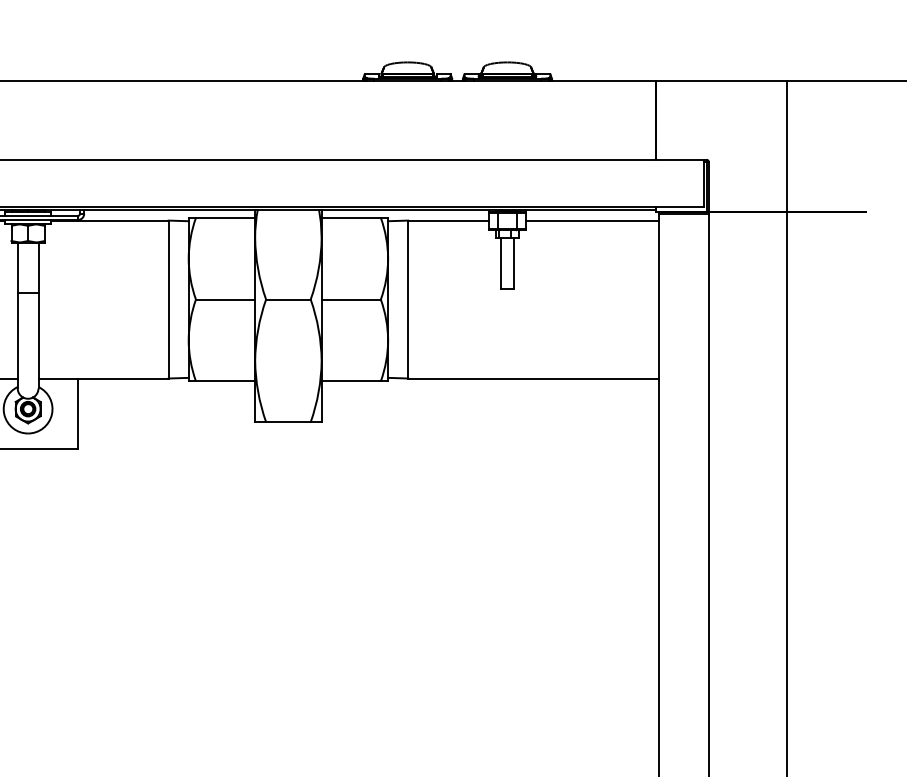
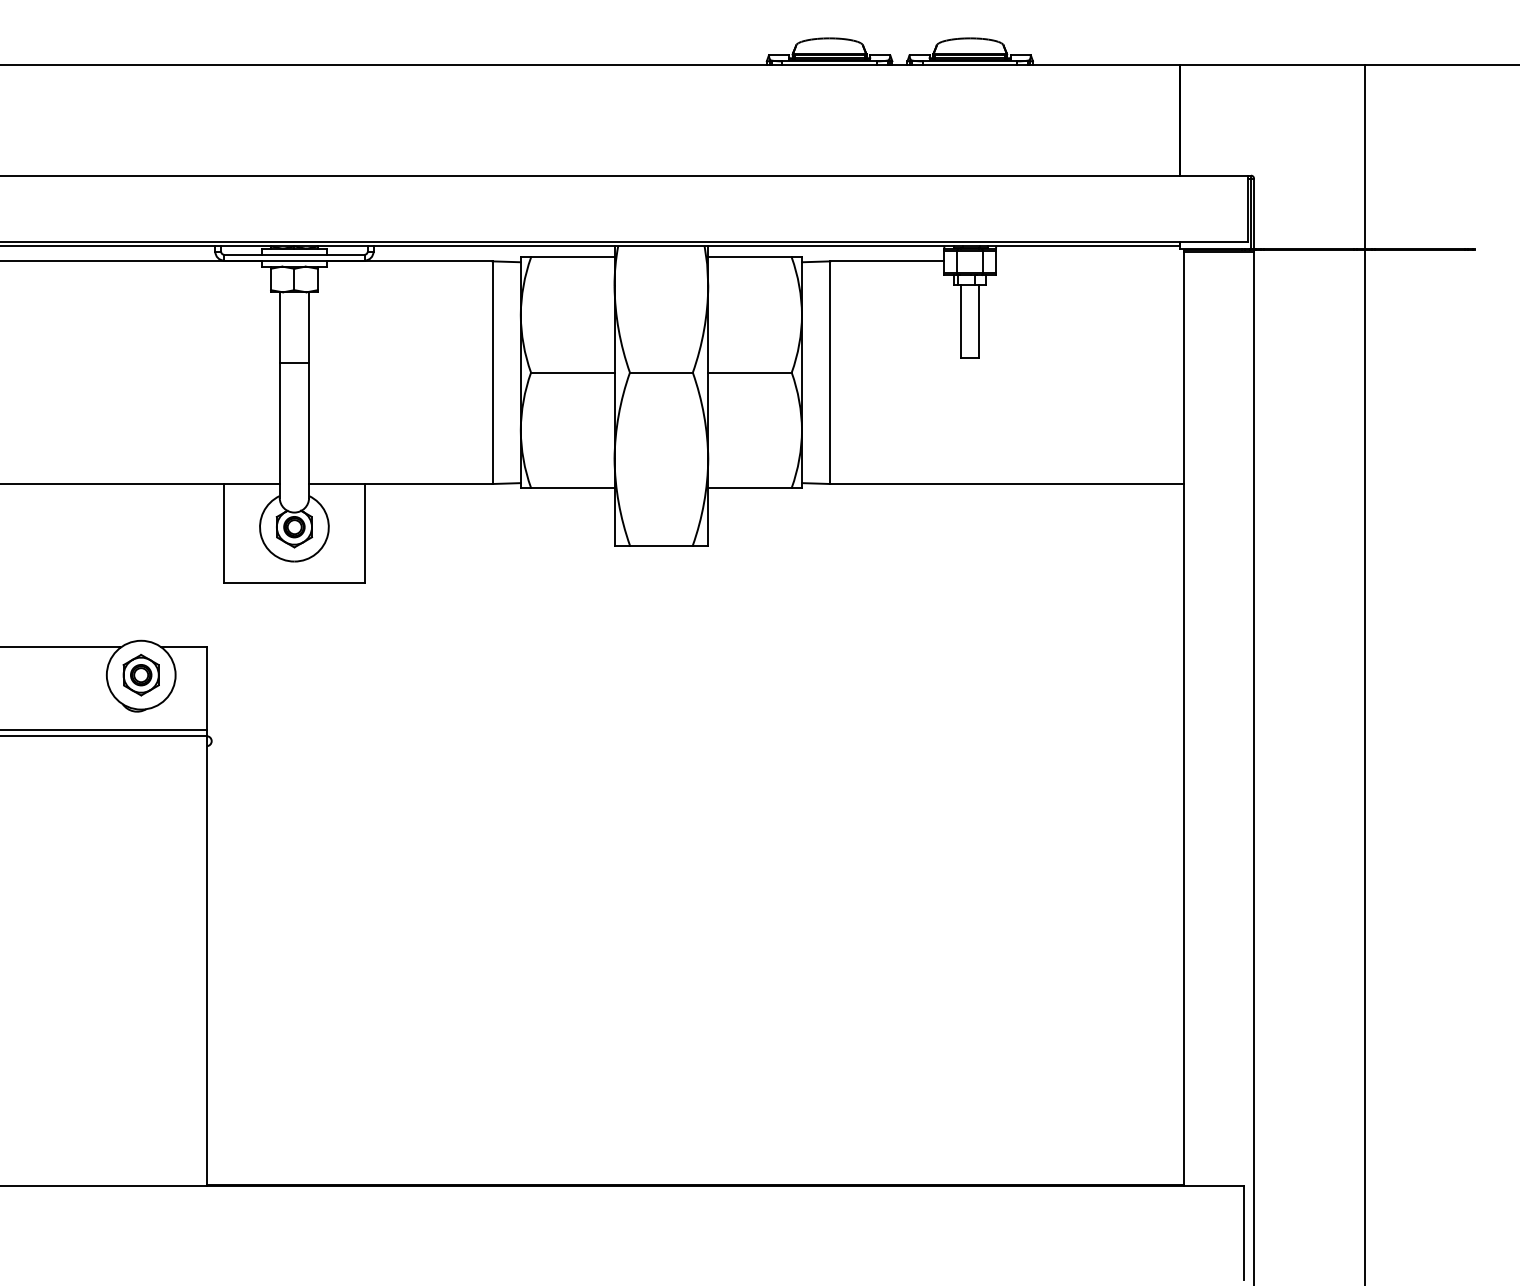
line: (592, 220) -> (1089, 261), removed

